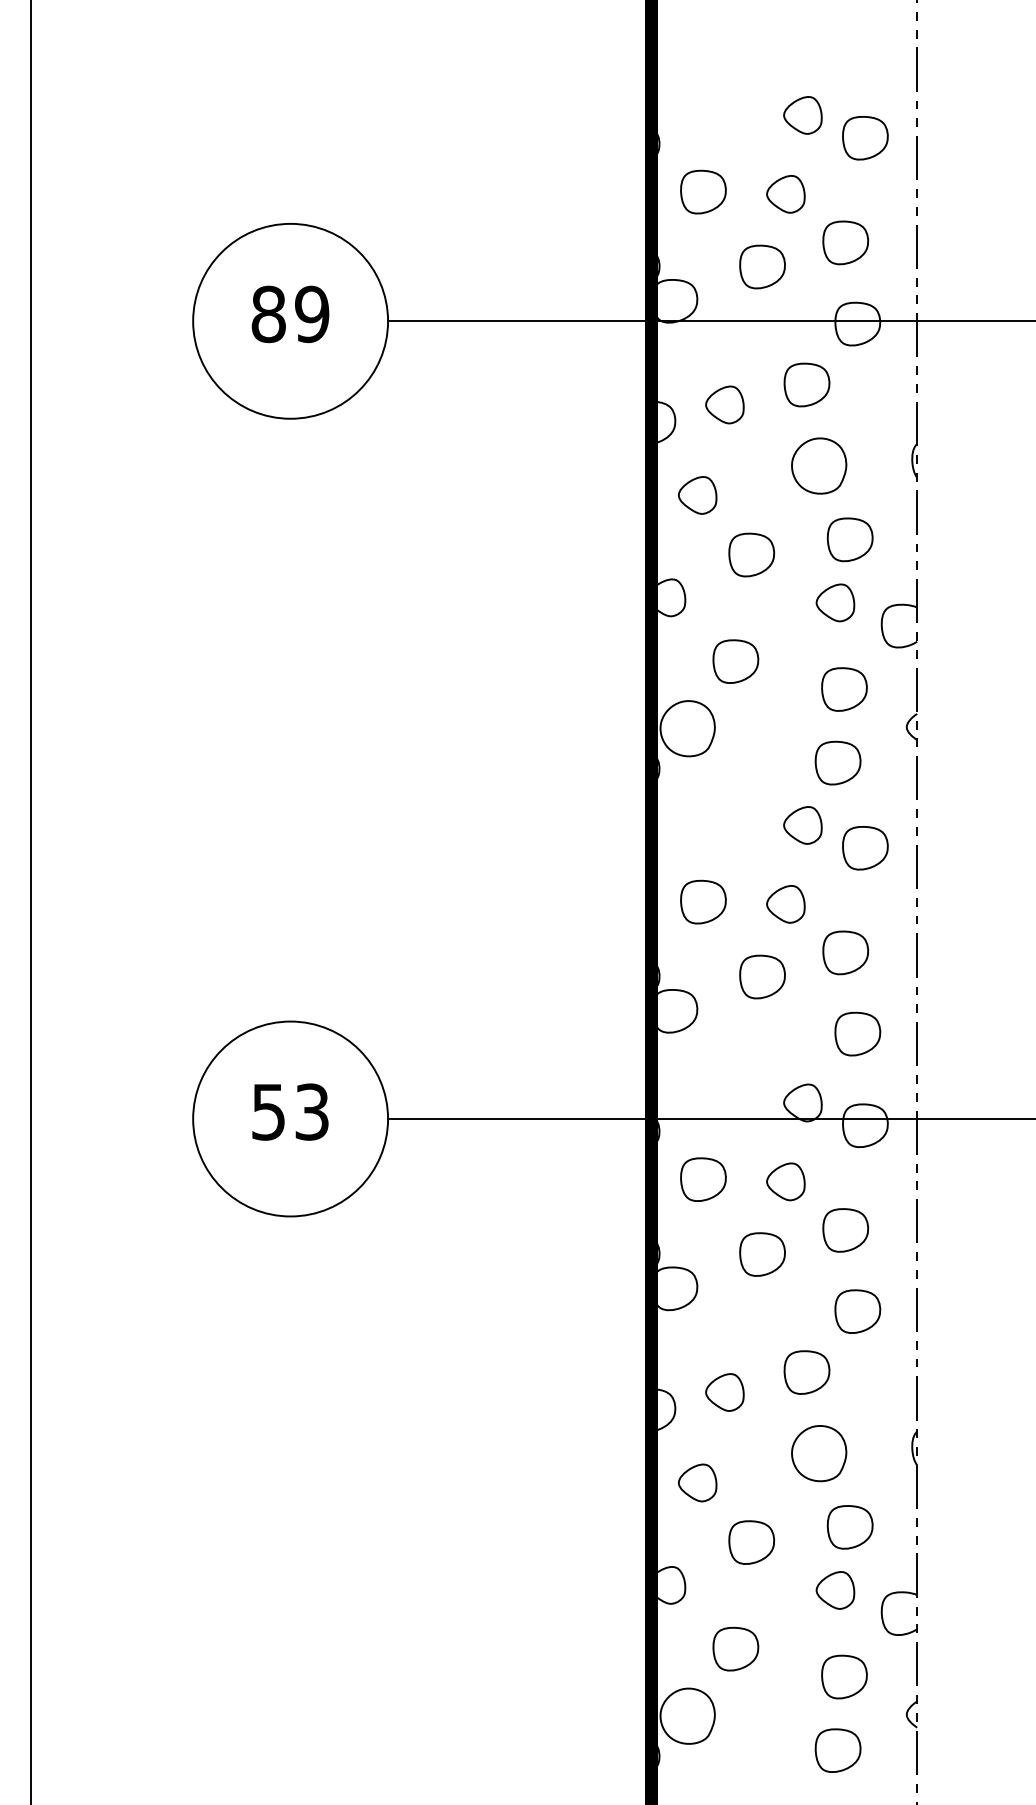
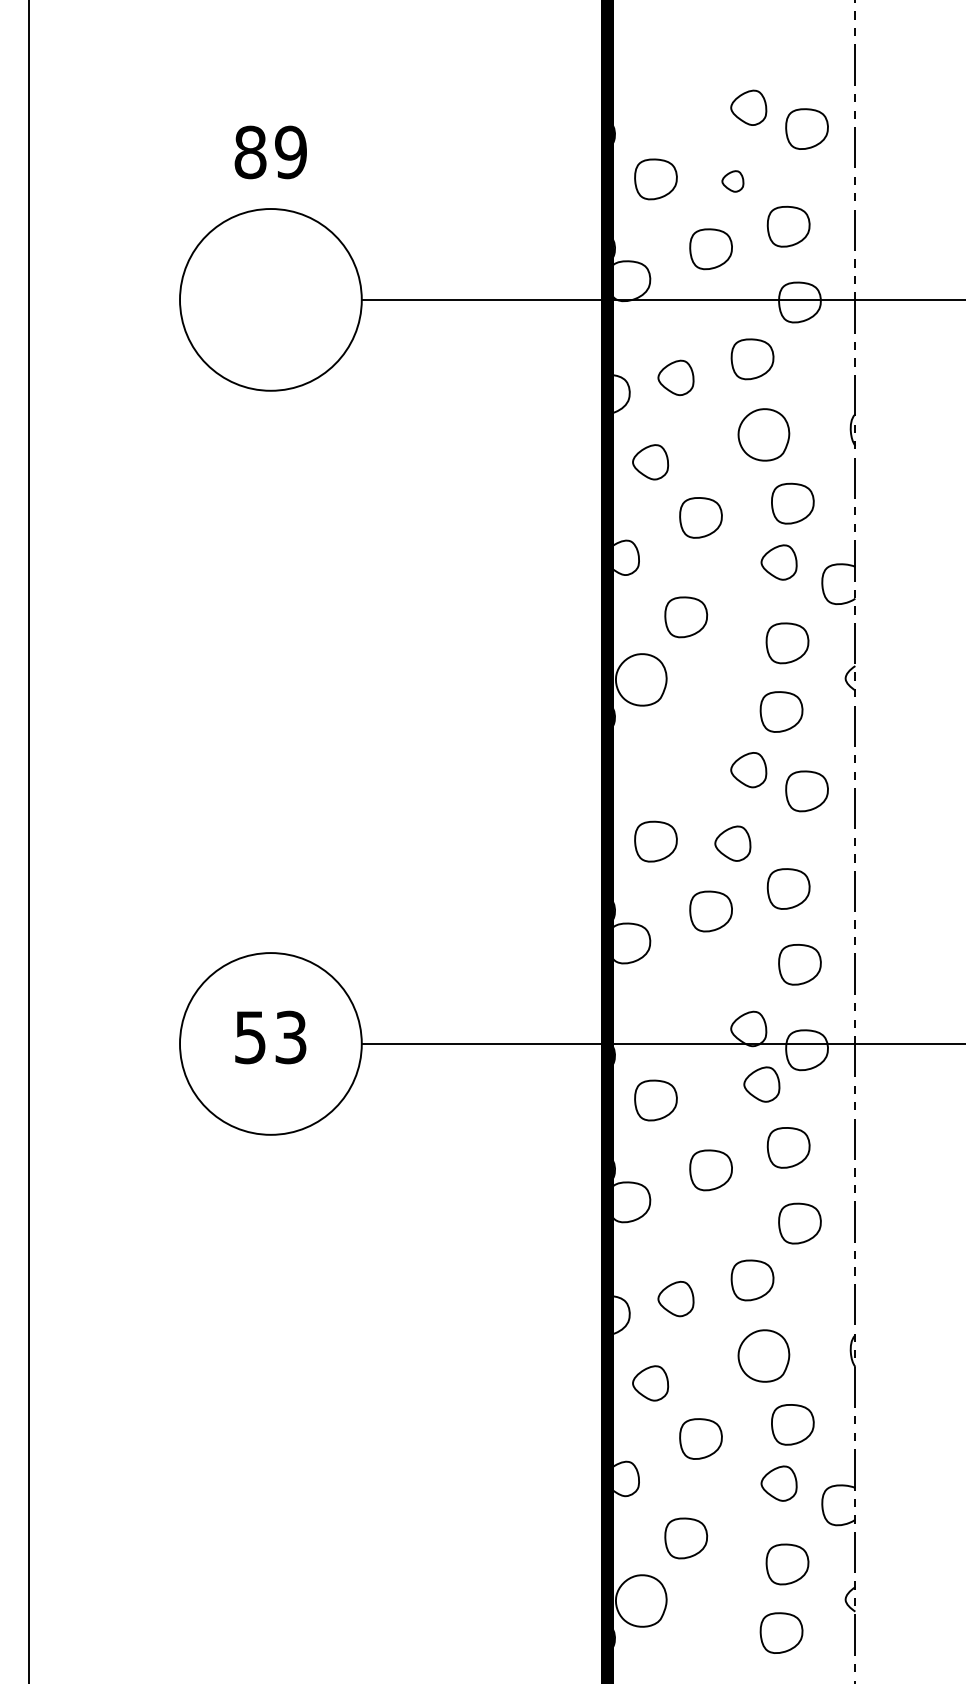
part: (785, 194) -> (732, 181), size x0.6
text: (290, 314) -> (270, 152), moved
part: (785, 1181) -> (761, 1084), moved

